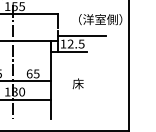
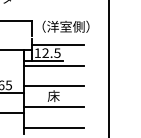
text: (100, 19) -> (65, 26), moved
line: (78, 55) -> (54, 65), added
line: (78, 74) -> (54, 86), added
line: (78, 94) -> (54, 107), added
line: (78, 113) -> (54, 128), added

